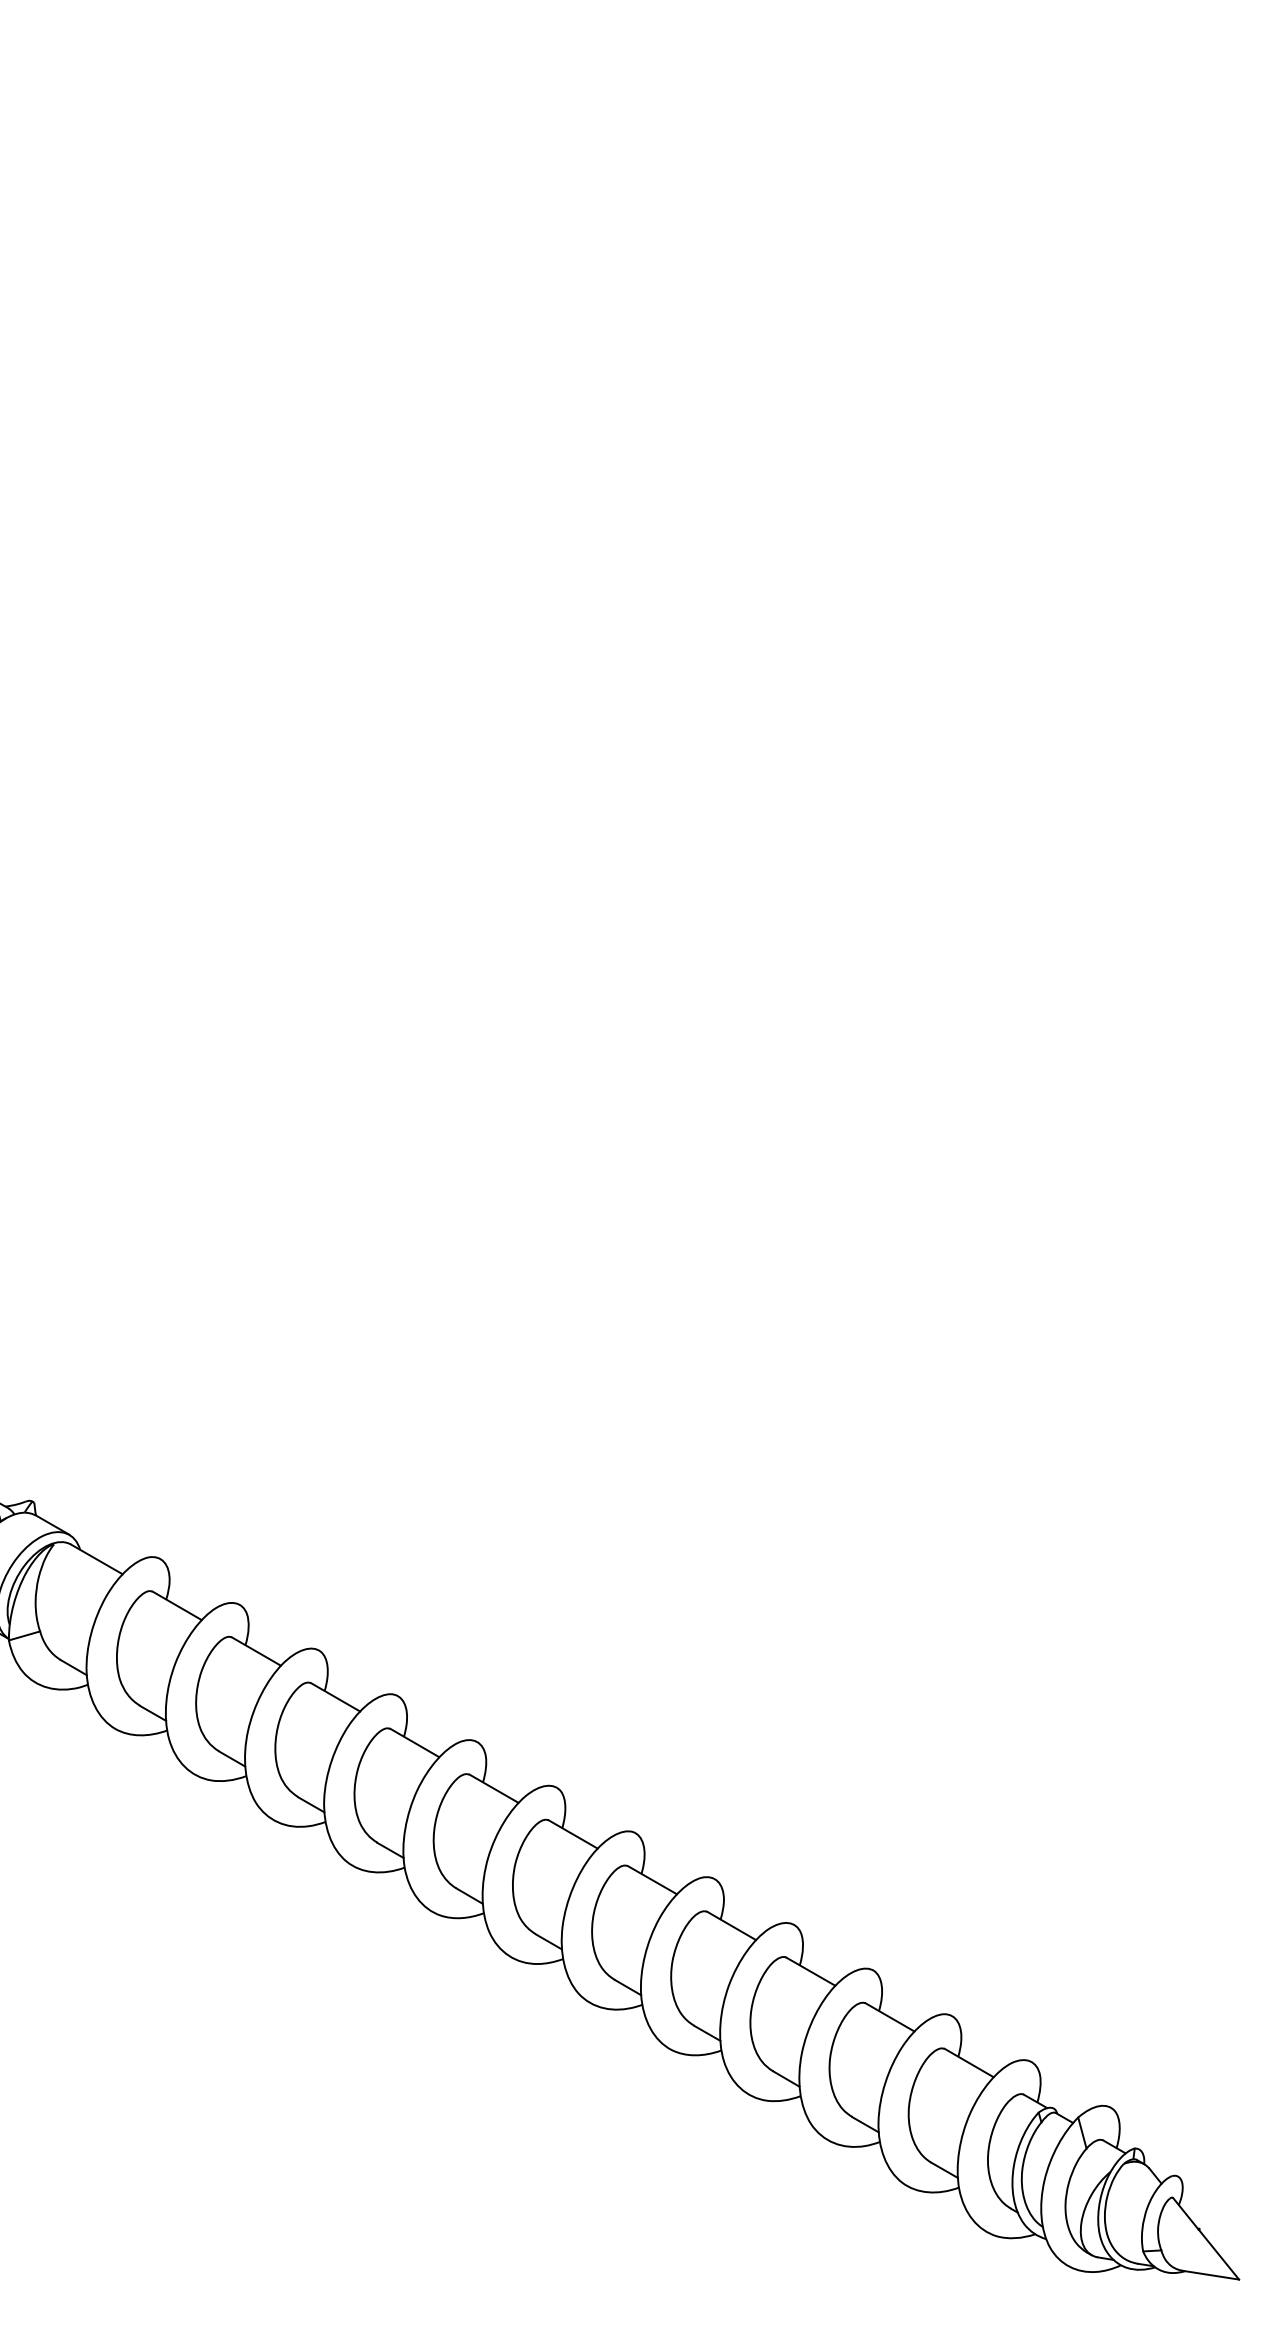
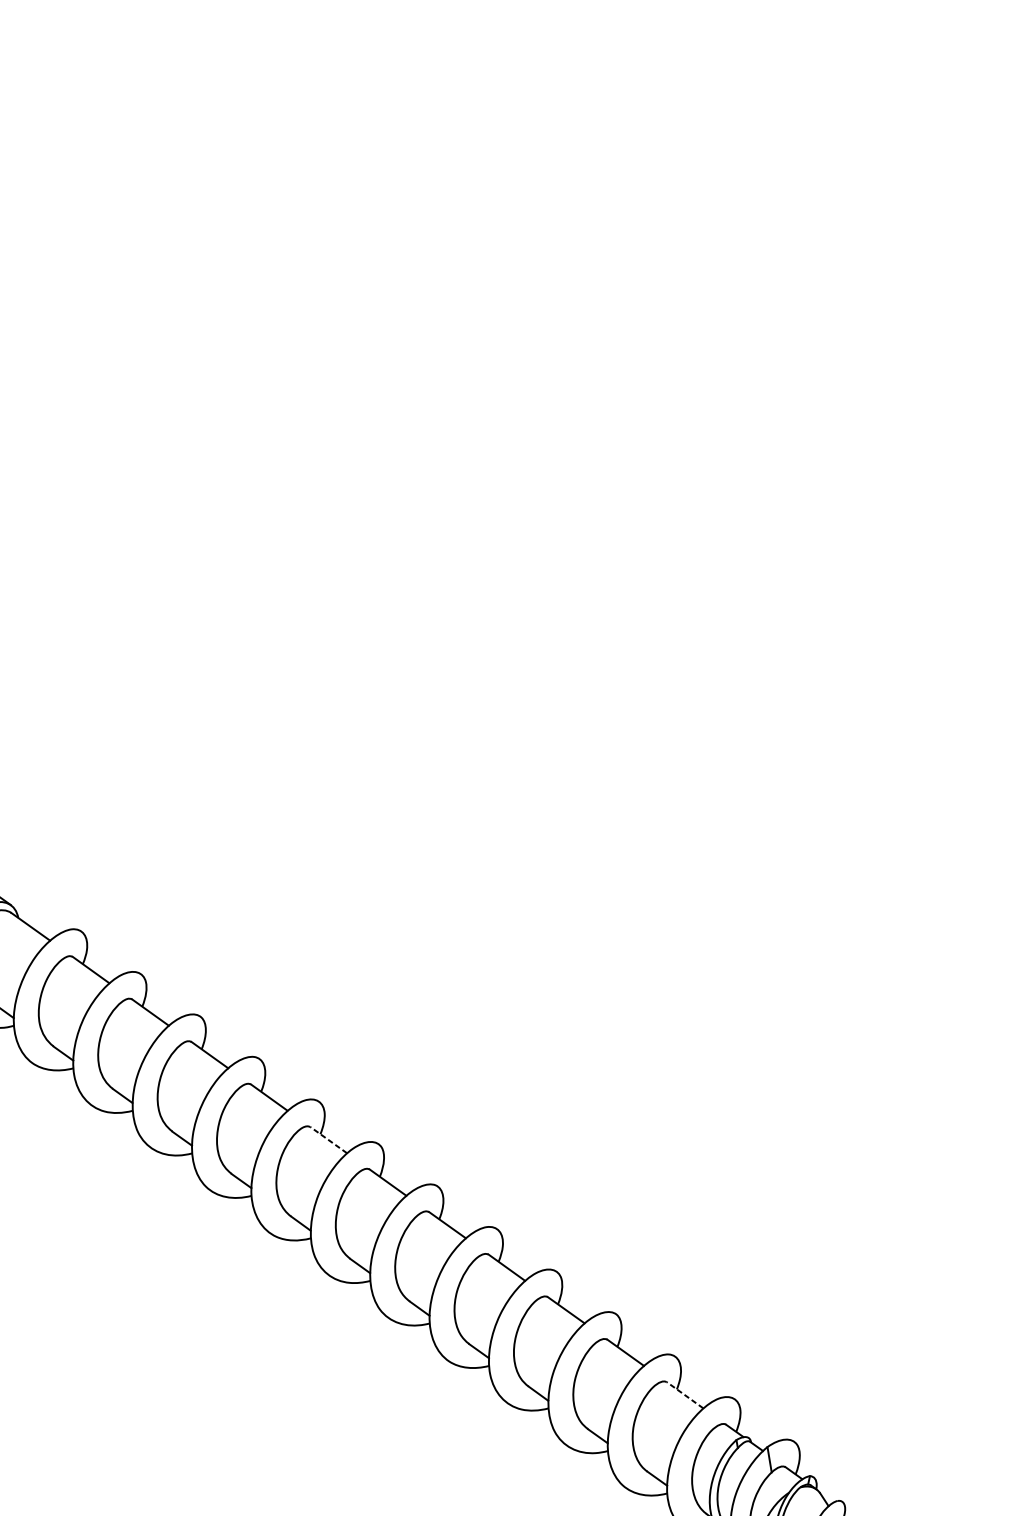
line: (493, 1788) -> (328, 1139), solid -> dashed
line: (968, 2062) -> (684, 1394), solid -> dashed

